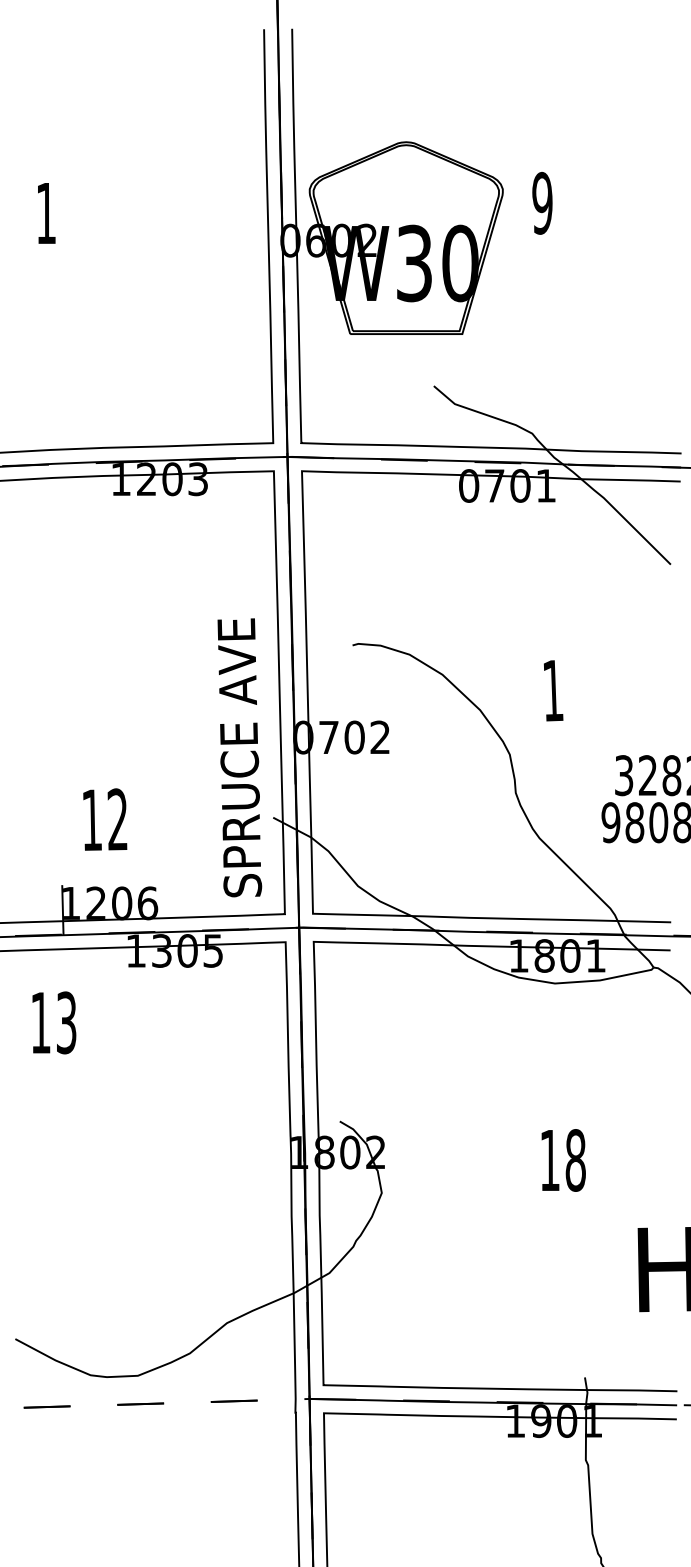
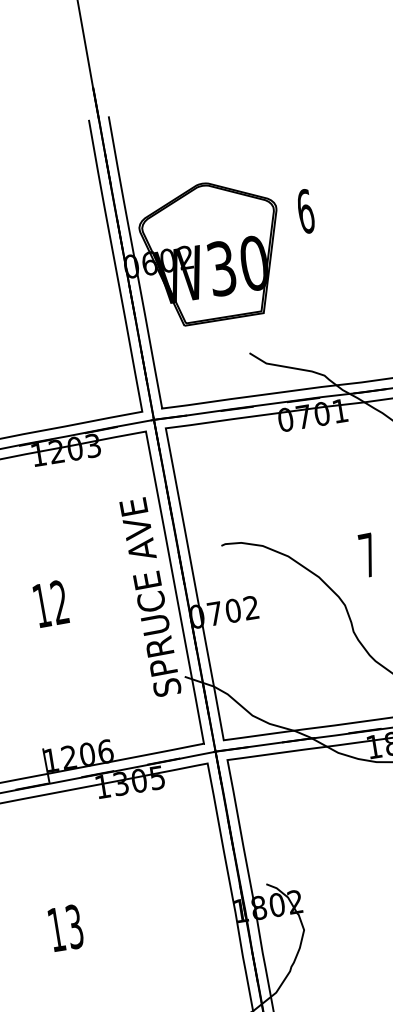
text: (542, 202) -> (305, 210), 9 -> 6
text: (552, 690) -> (367, 555), 1 -> 7
text: (239, 757) -> (150, 597), moved
text: (105, 819) -> (51, 603), moved
text: (54, 1022) -> (66, 927), moved

